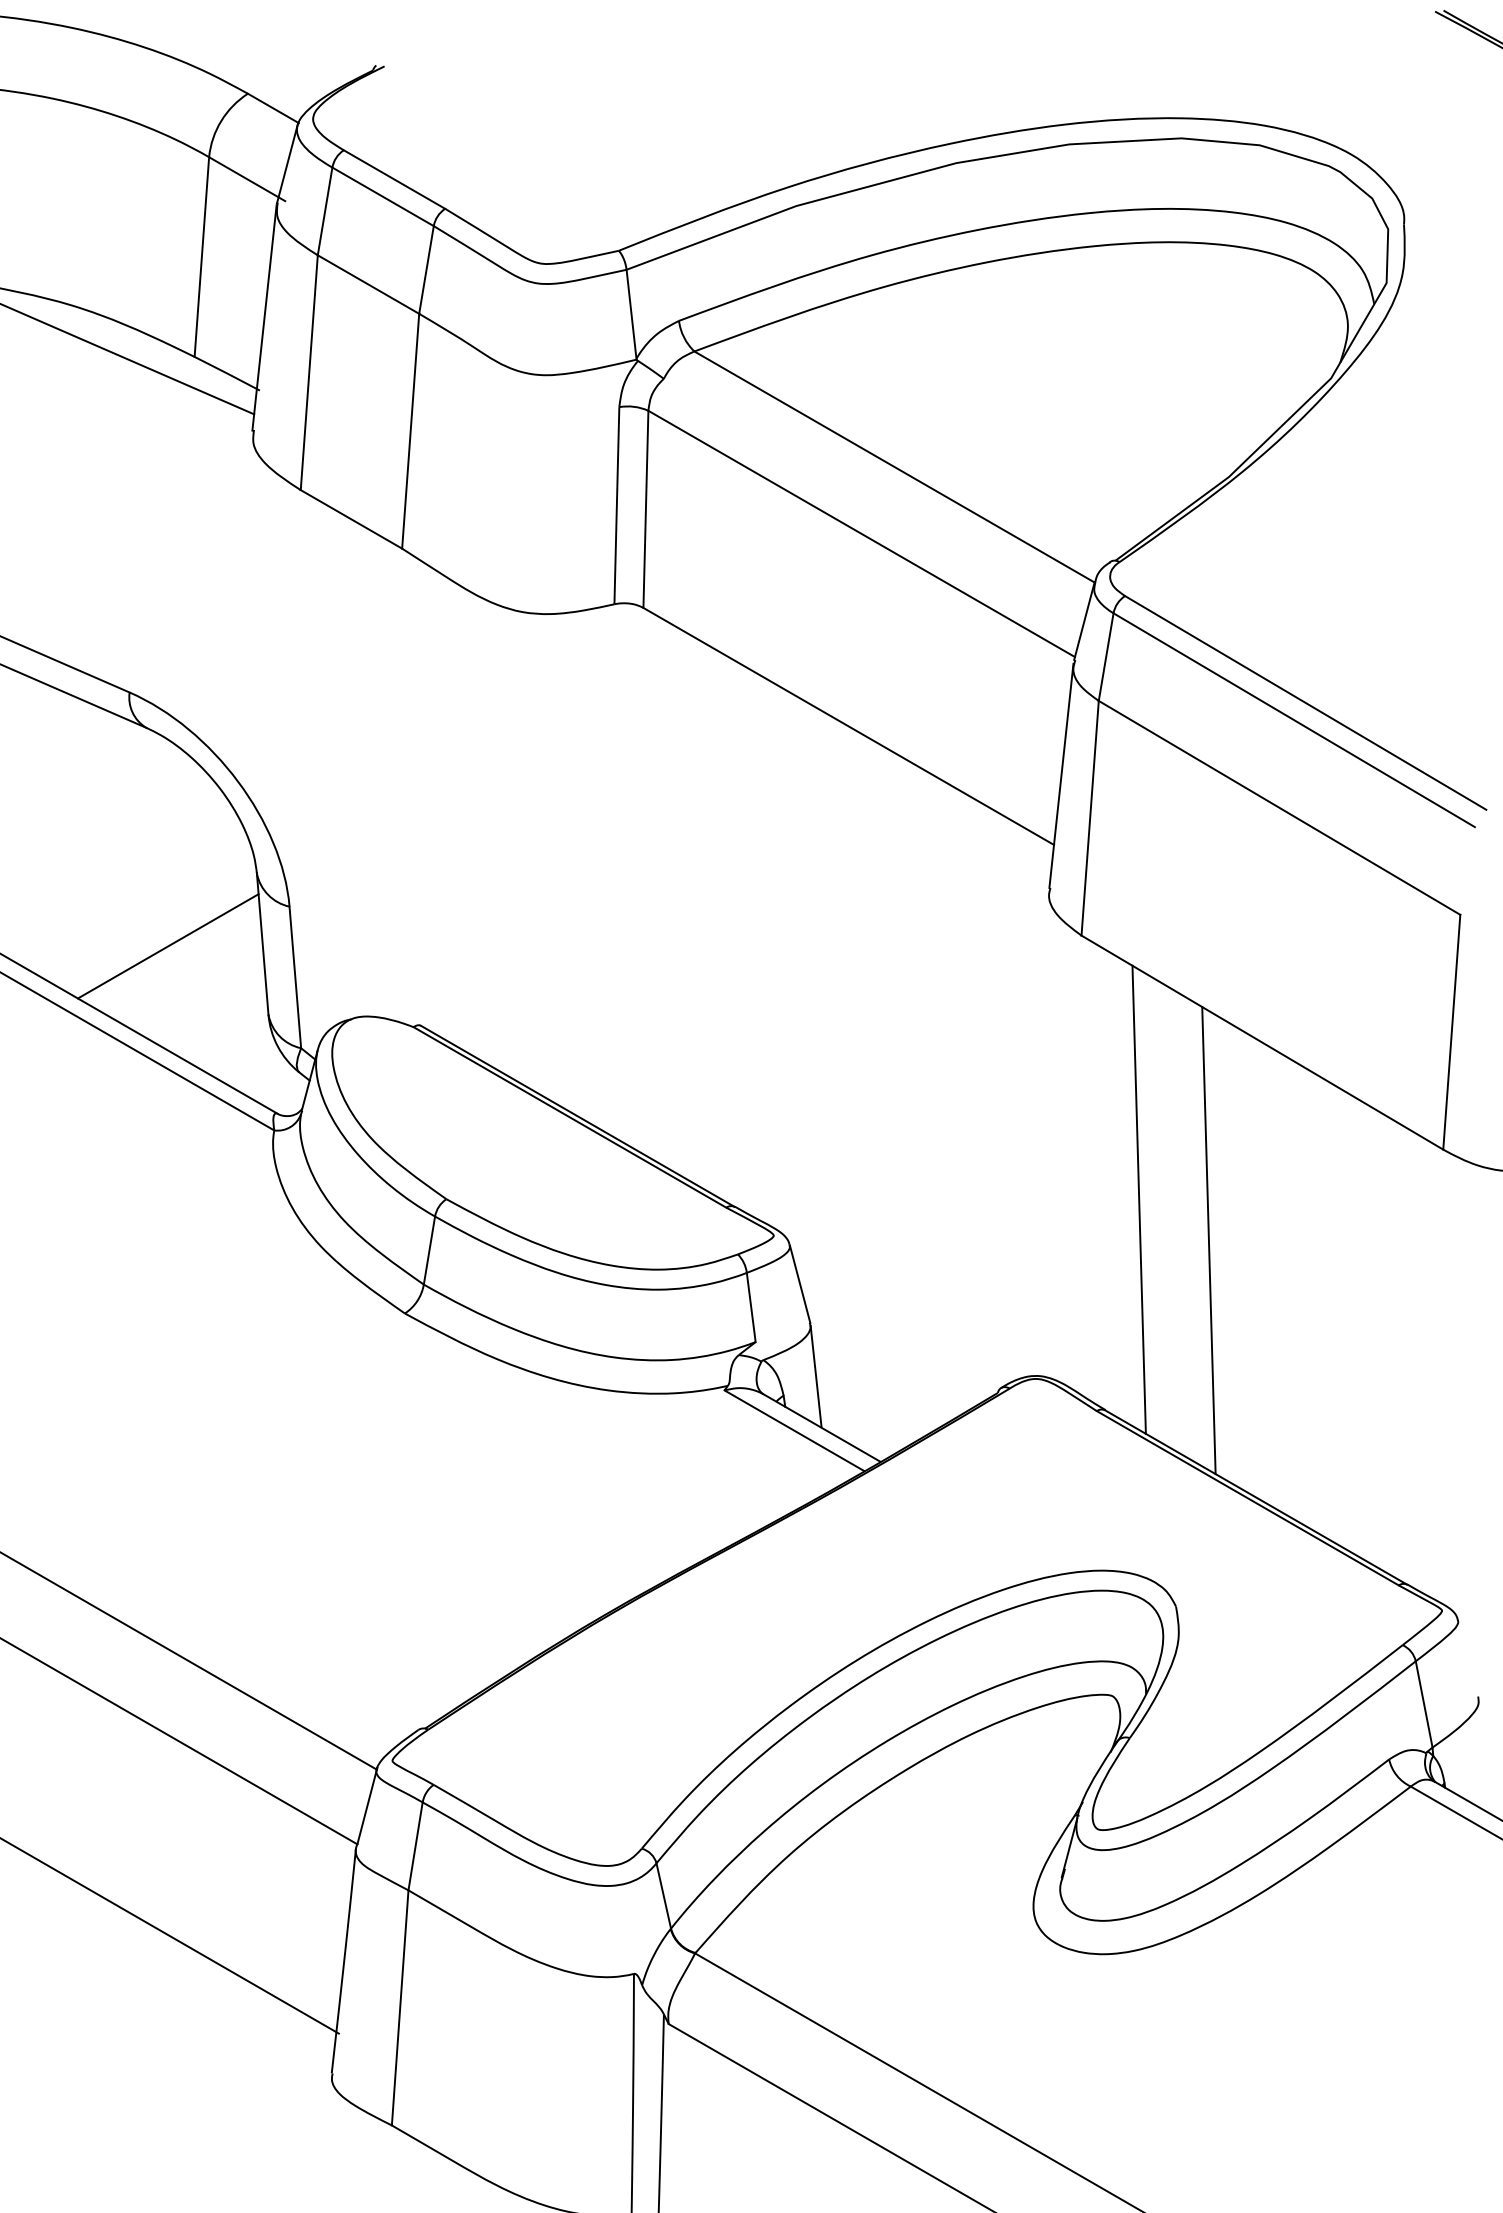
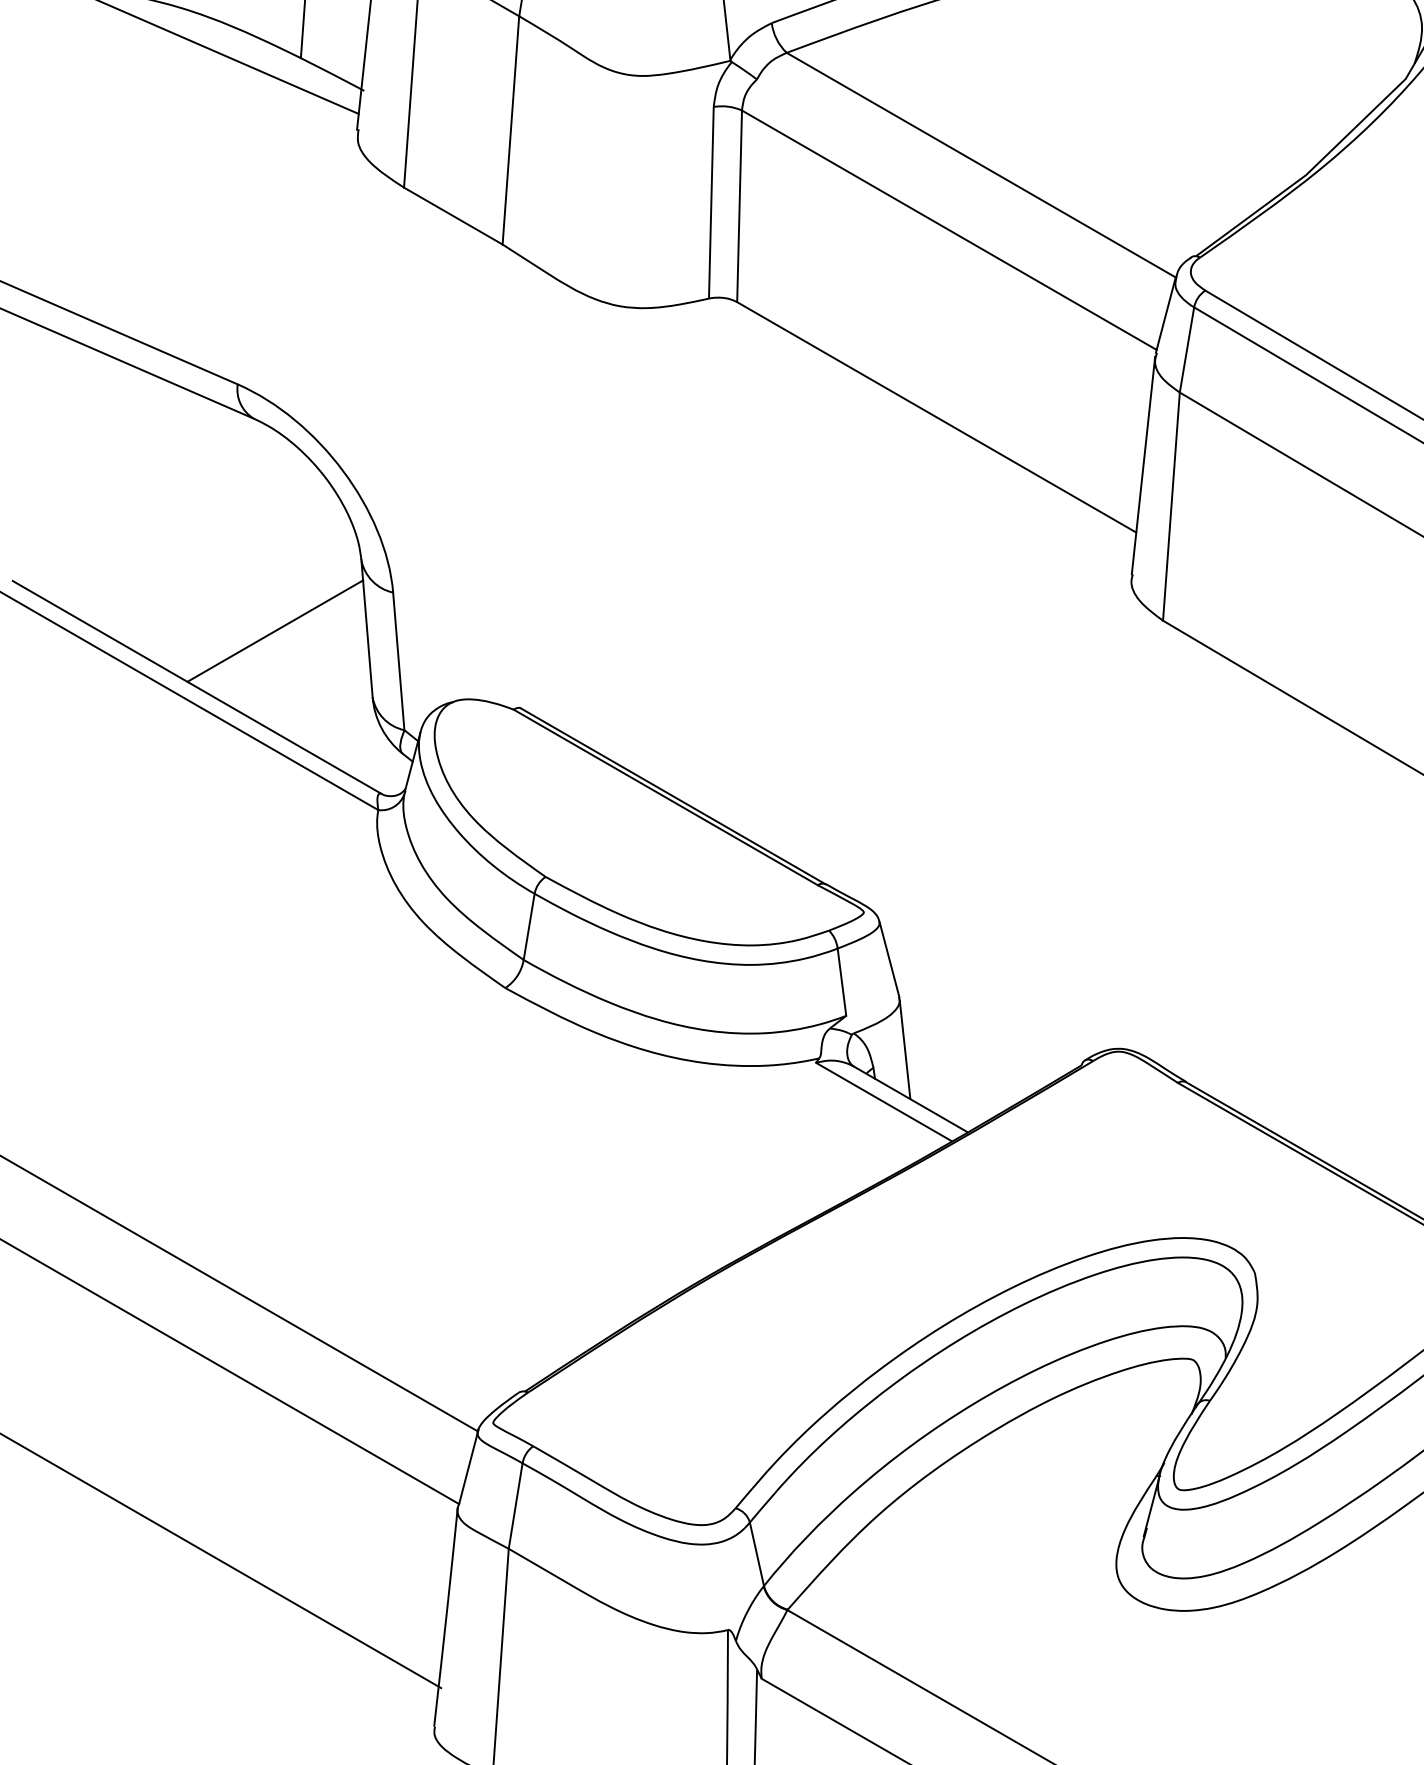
line: (1138, 1199) -> (1218, 877), removed
line: (1208, 1240) -> (1286, 917), removed

